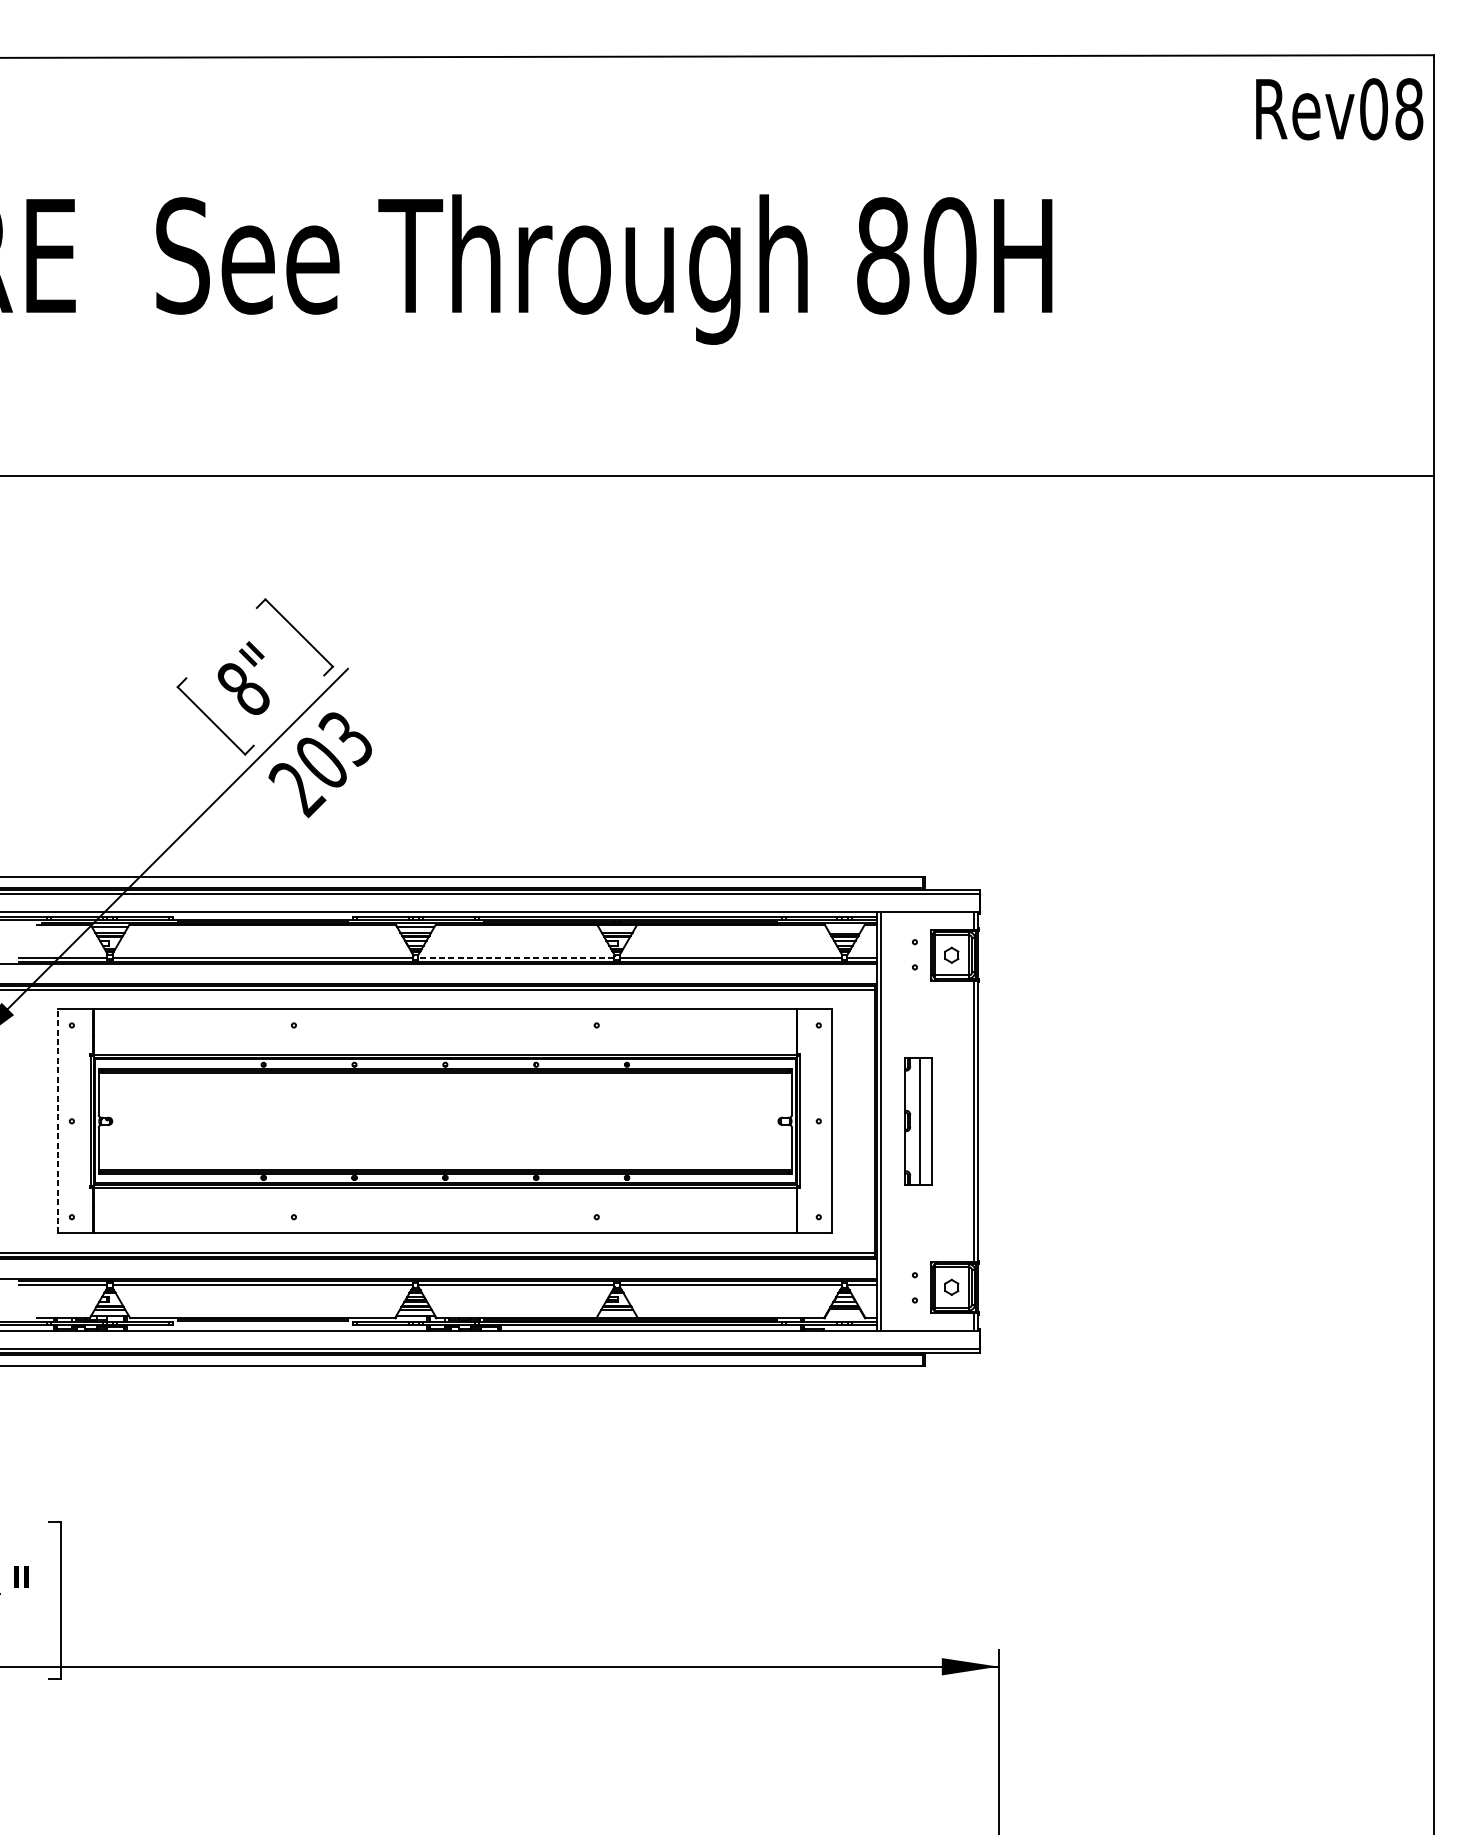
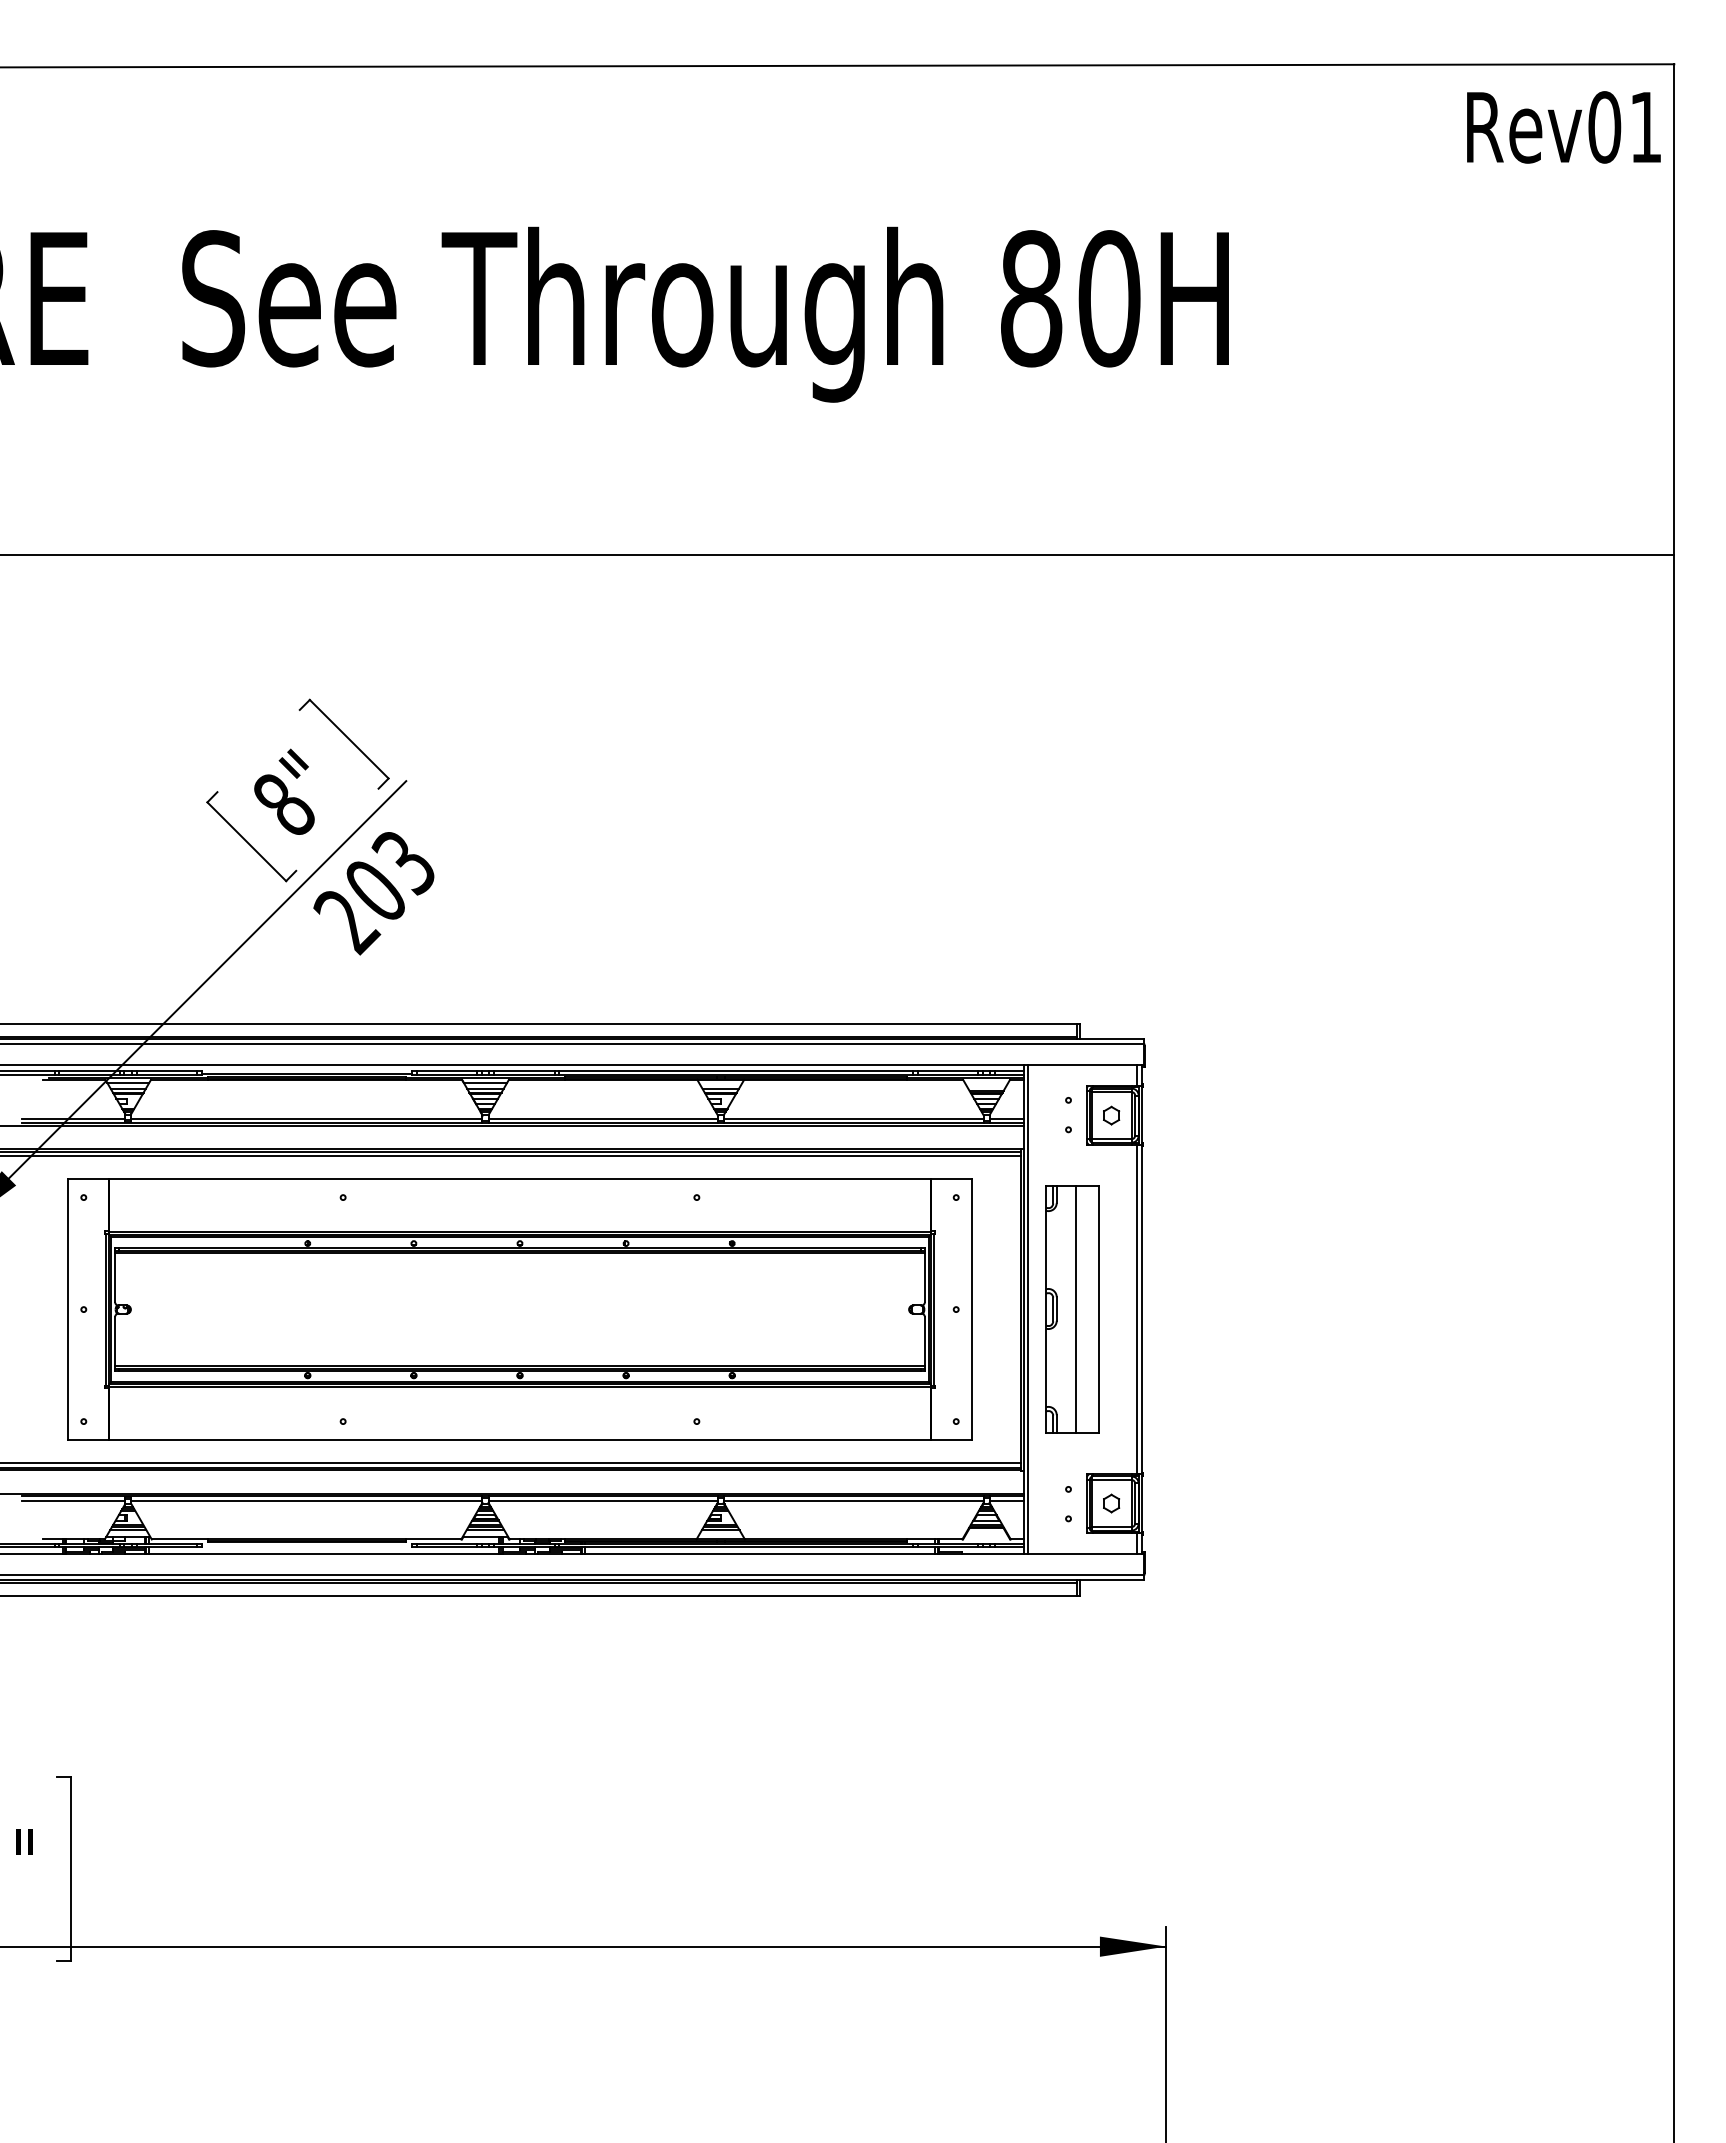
text: (1409, 109) -> (1646, 127), Rev08 -> Rev01
line: (515, 957) -> (602, 1118), dashed -> solid
line: (57, 1121) -> (67, 1309), dashed -> solid
part: (918, 1121) -> (1072, 1309), size x1.67

